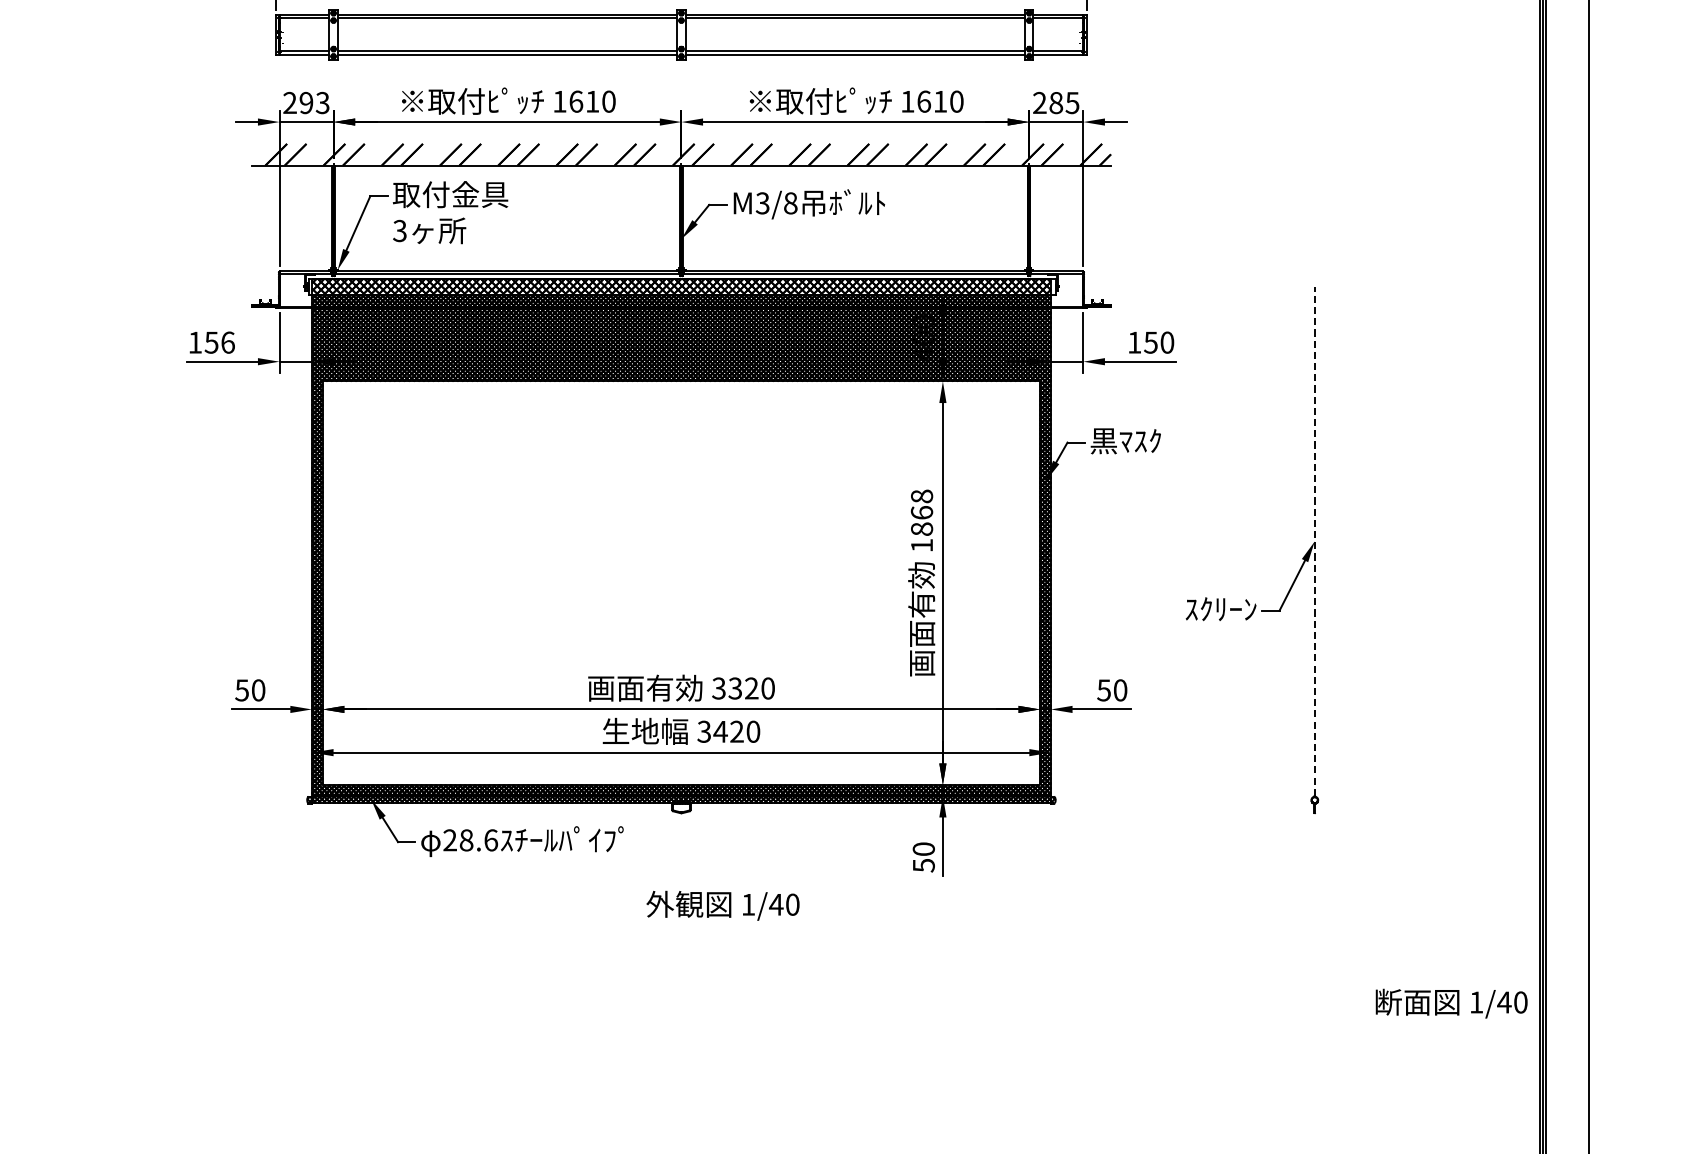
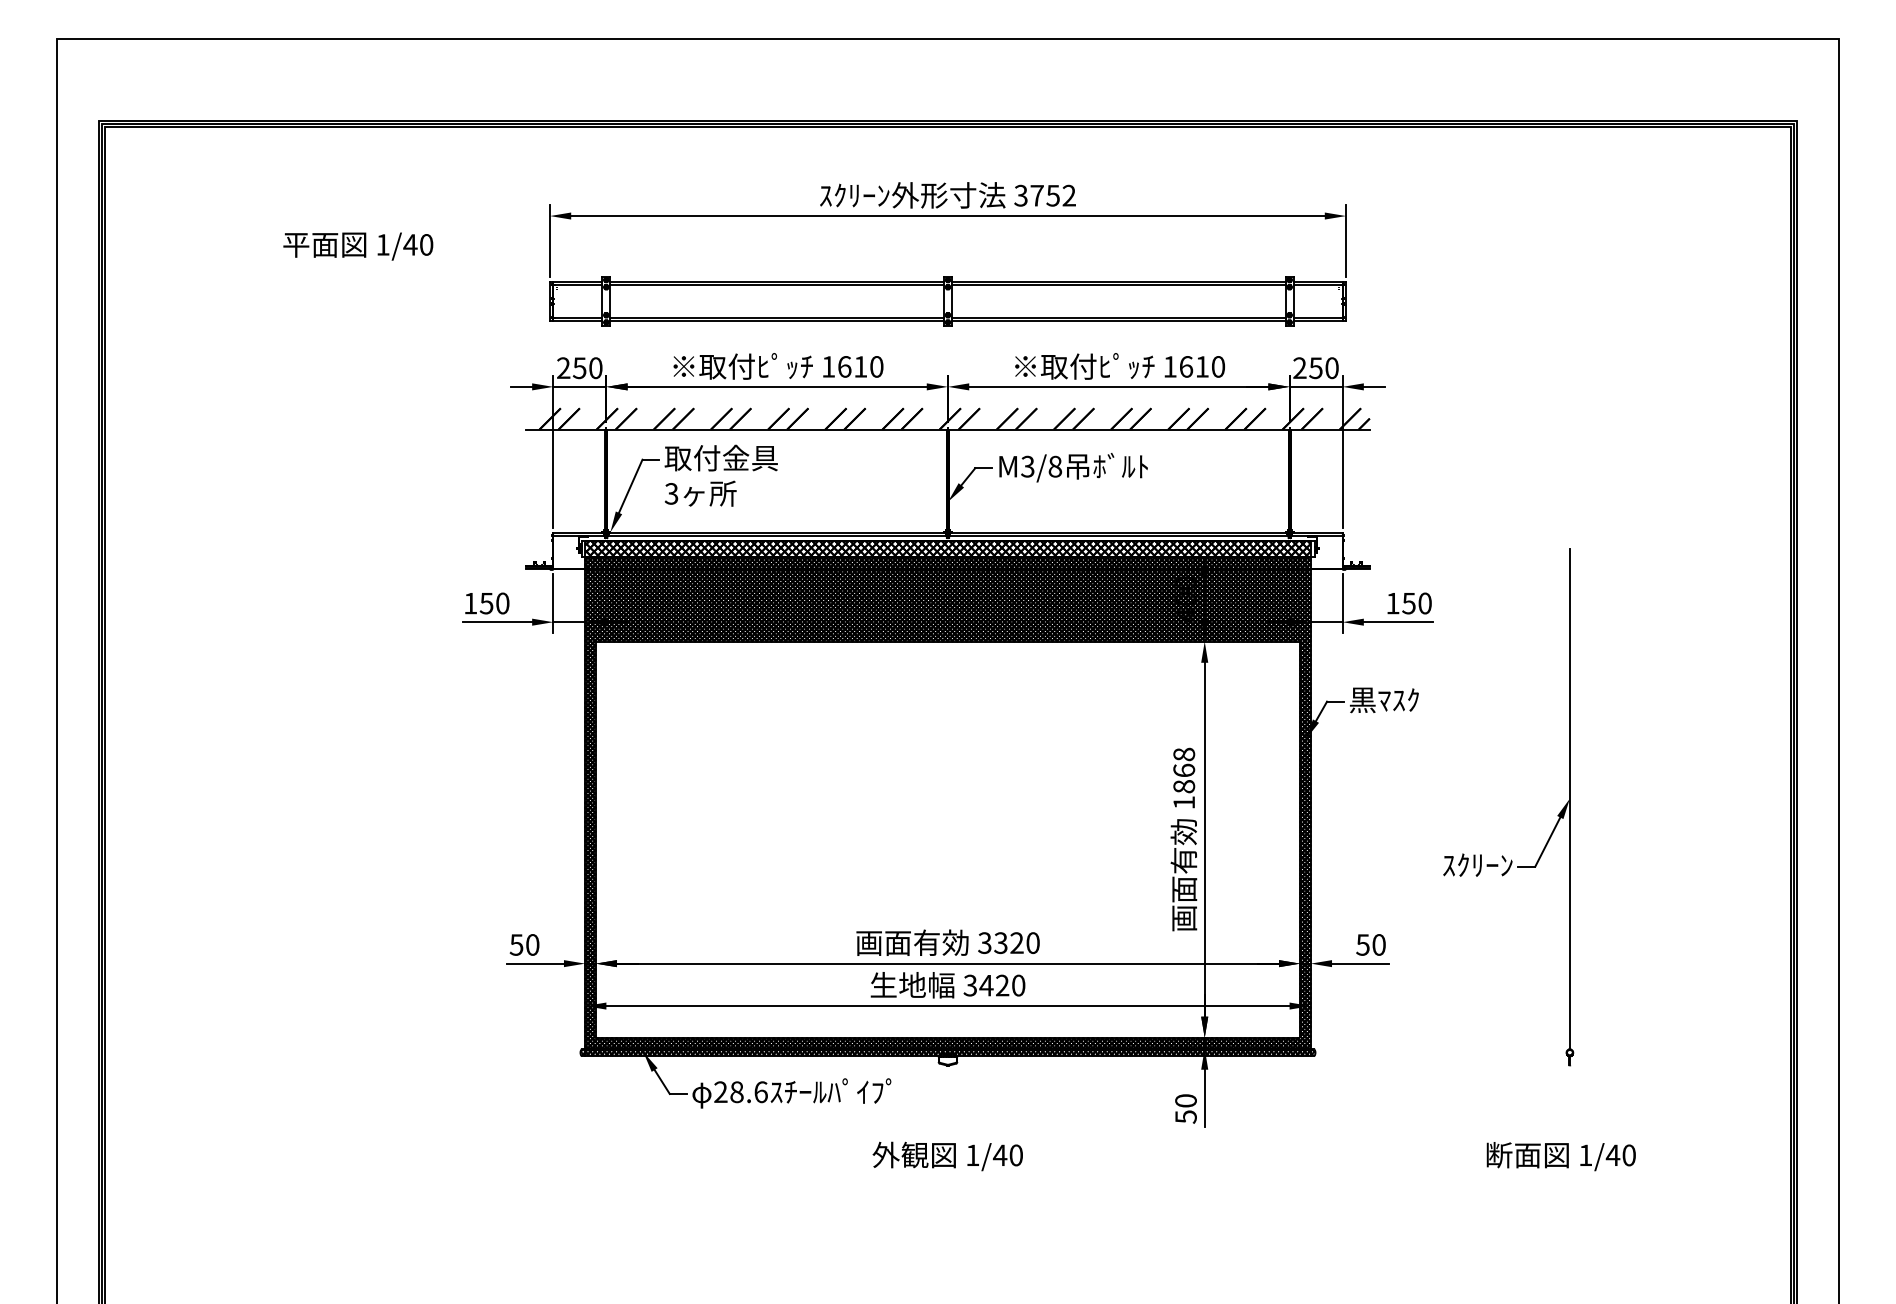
text: (314, 103) -> (587, 368), 293 -> 250
text: (1063, 103) -> (1323, 368), 285 -> 250
text: (227, 342) -> (502, 603), 156 -> 150
line: (1314, 541) -> (1569, 798), dashed -> solid
text: (722, 905) -> (947, 1156), moved
text: (1450, 1003) -> (1560, 1156), moved

